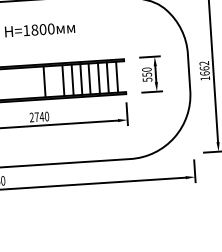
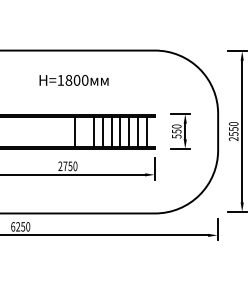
text: (204, 70) -> (233, 131), 1662 -> 2550
text: (42, 117) -> (70, 166), 2740 -> 2750

